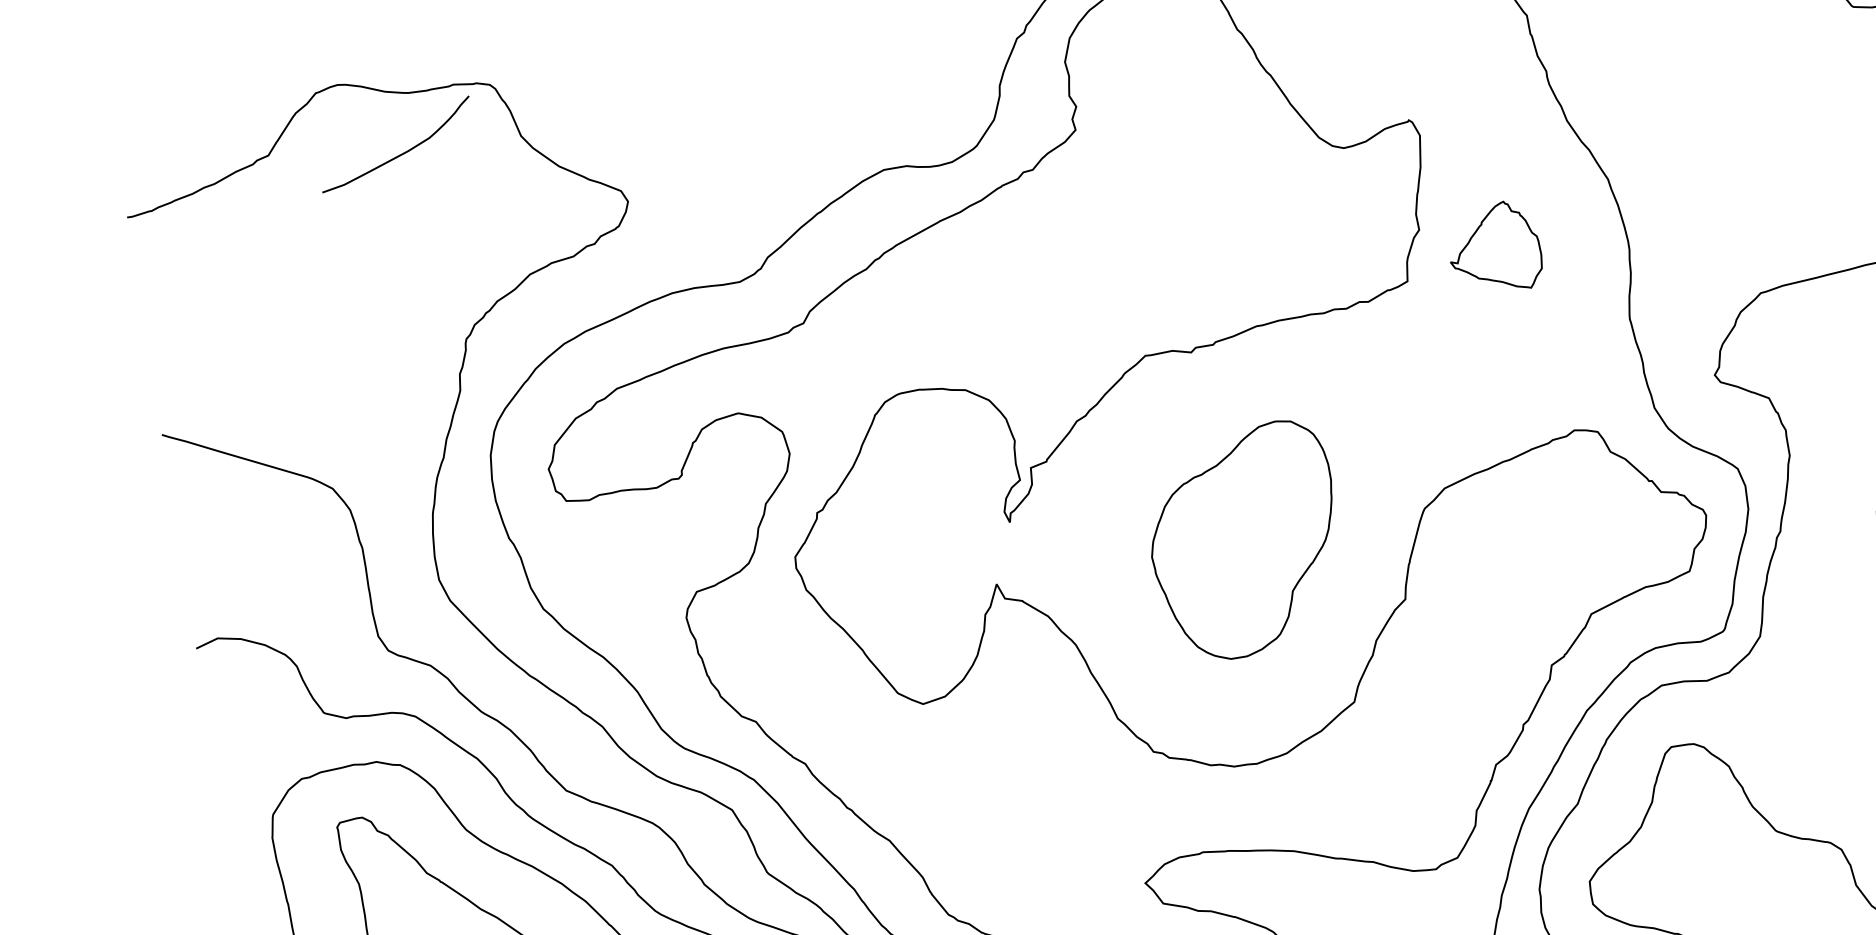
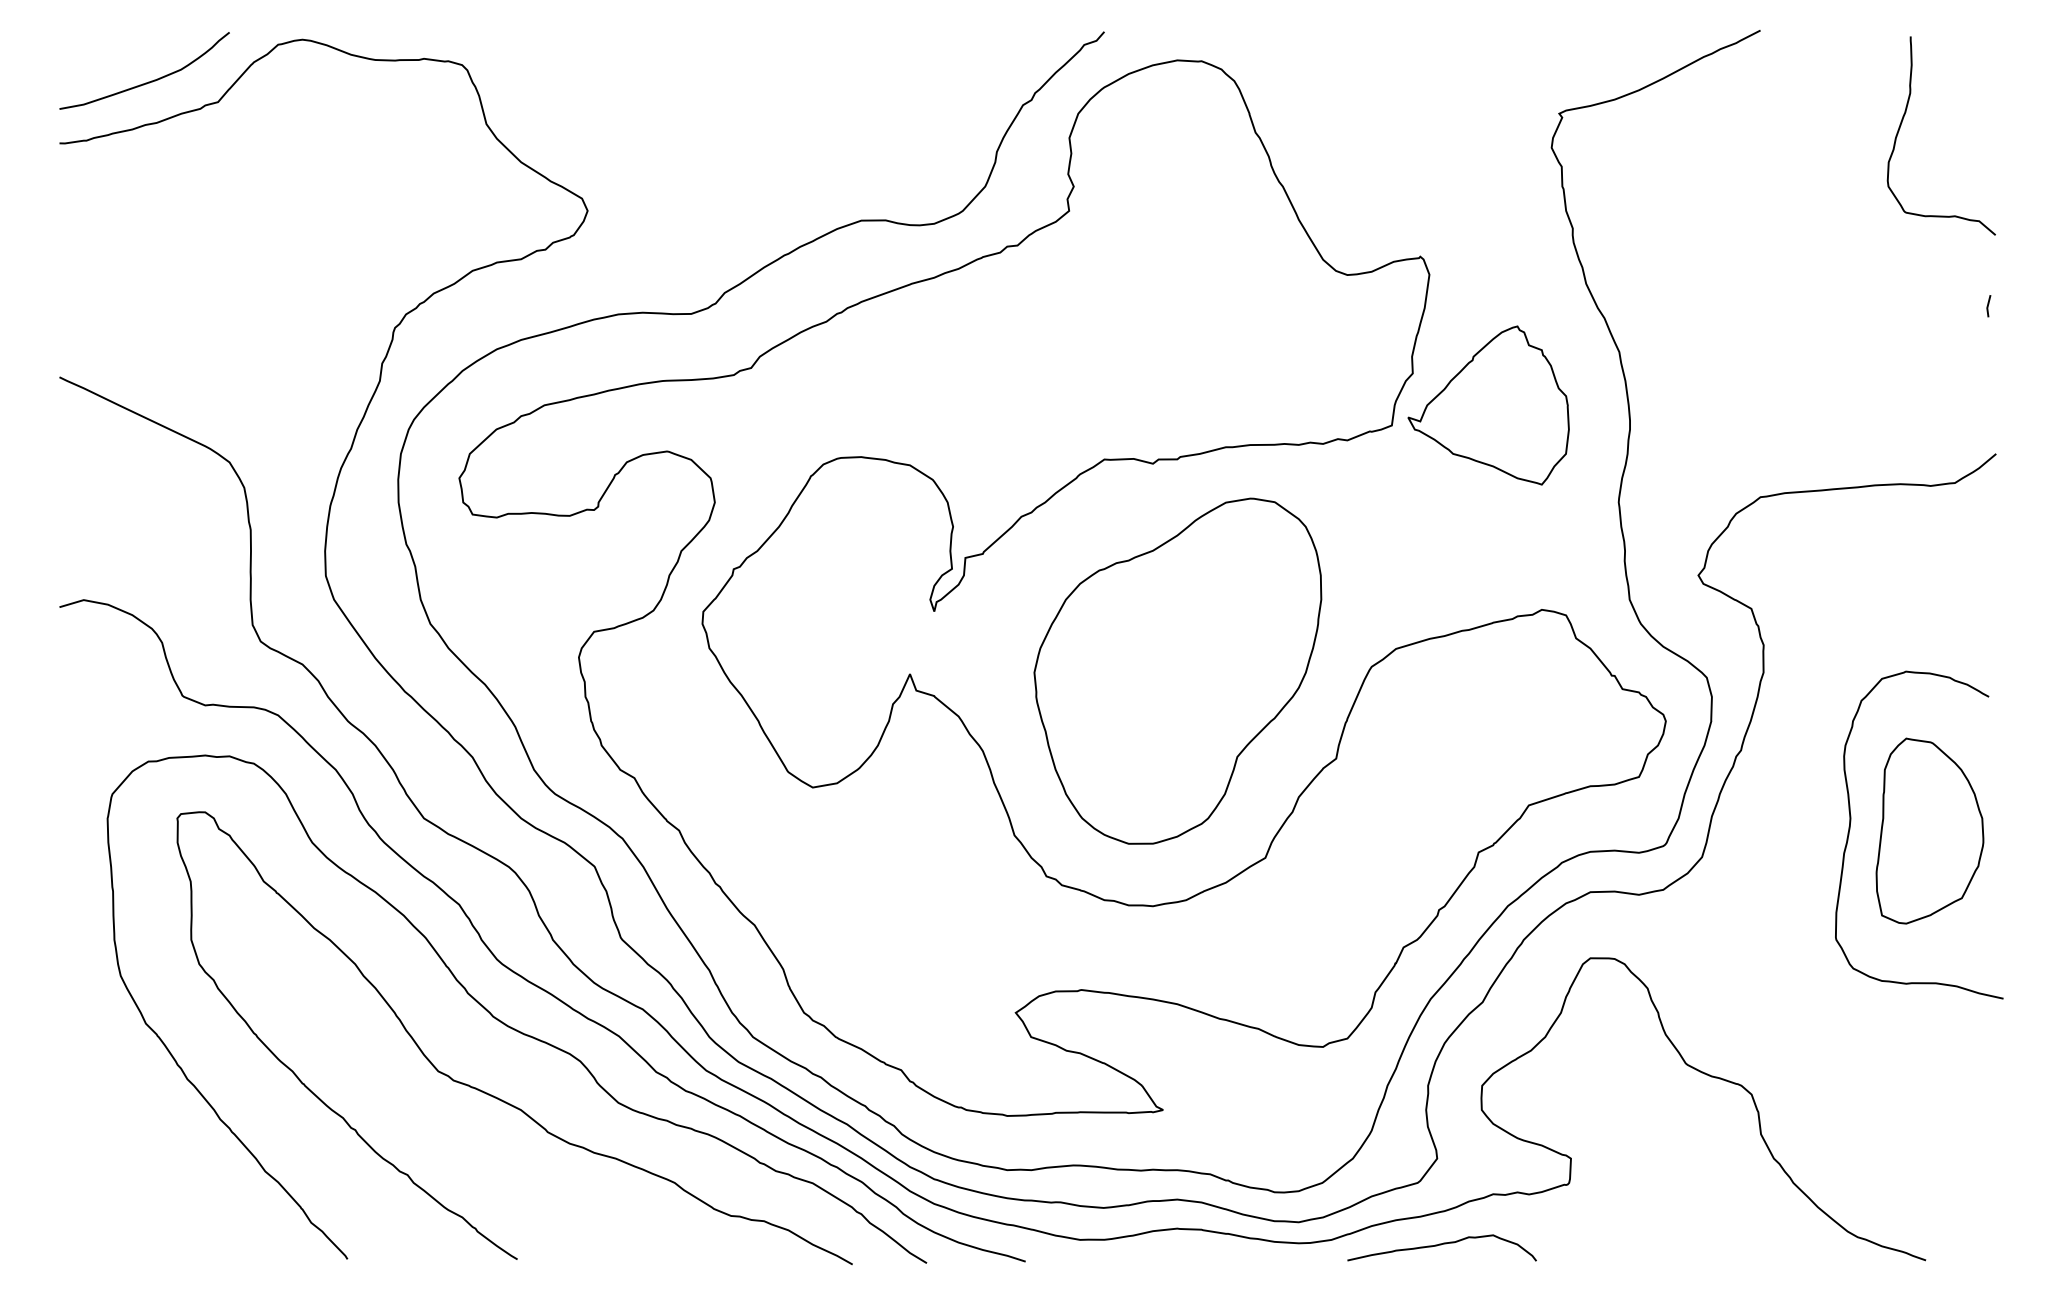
curve: (401, 153) -> (148, 81), moved
part: (1494, 248) -> (1488, 405), size x1.67
part: (1244, 541) -> (1177, 670), size x1.43

